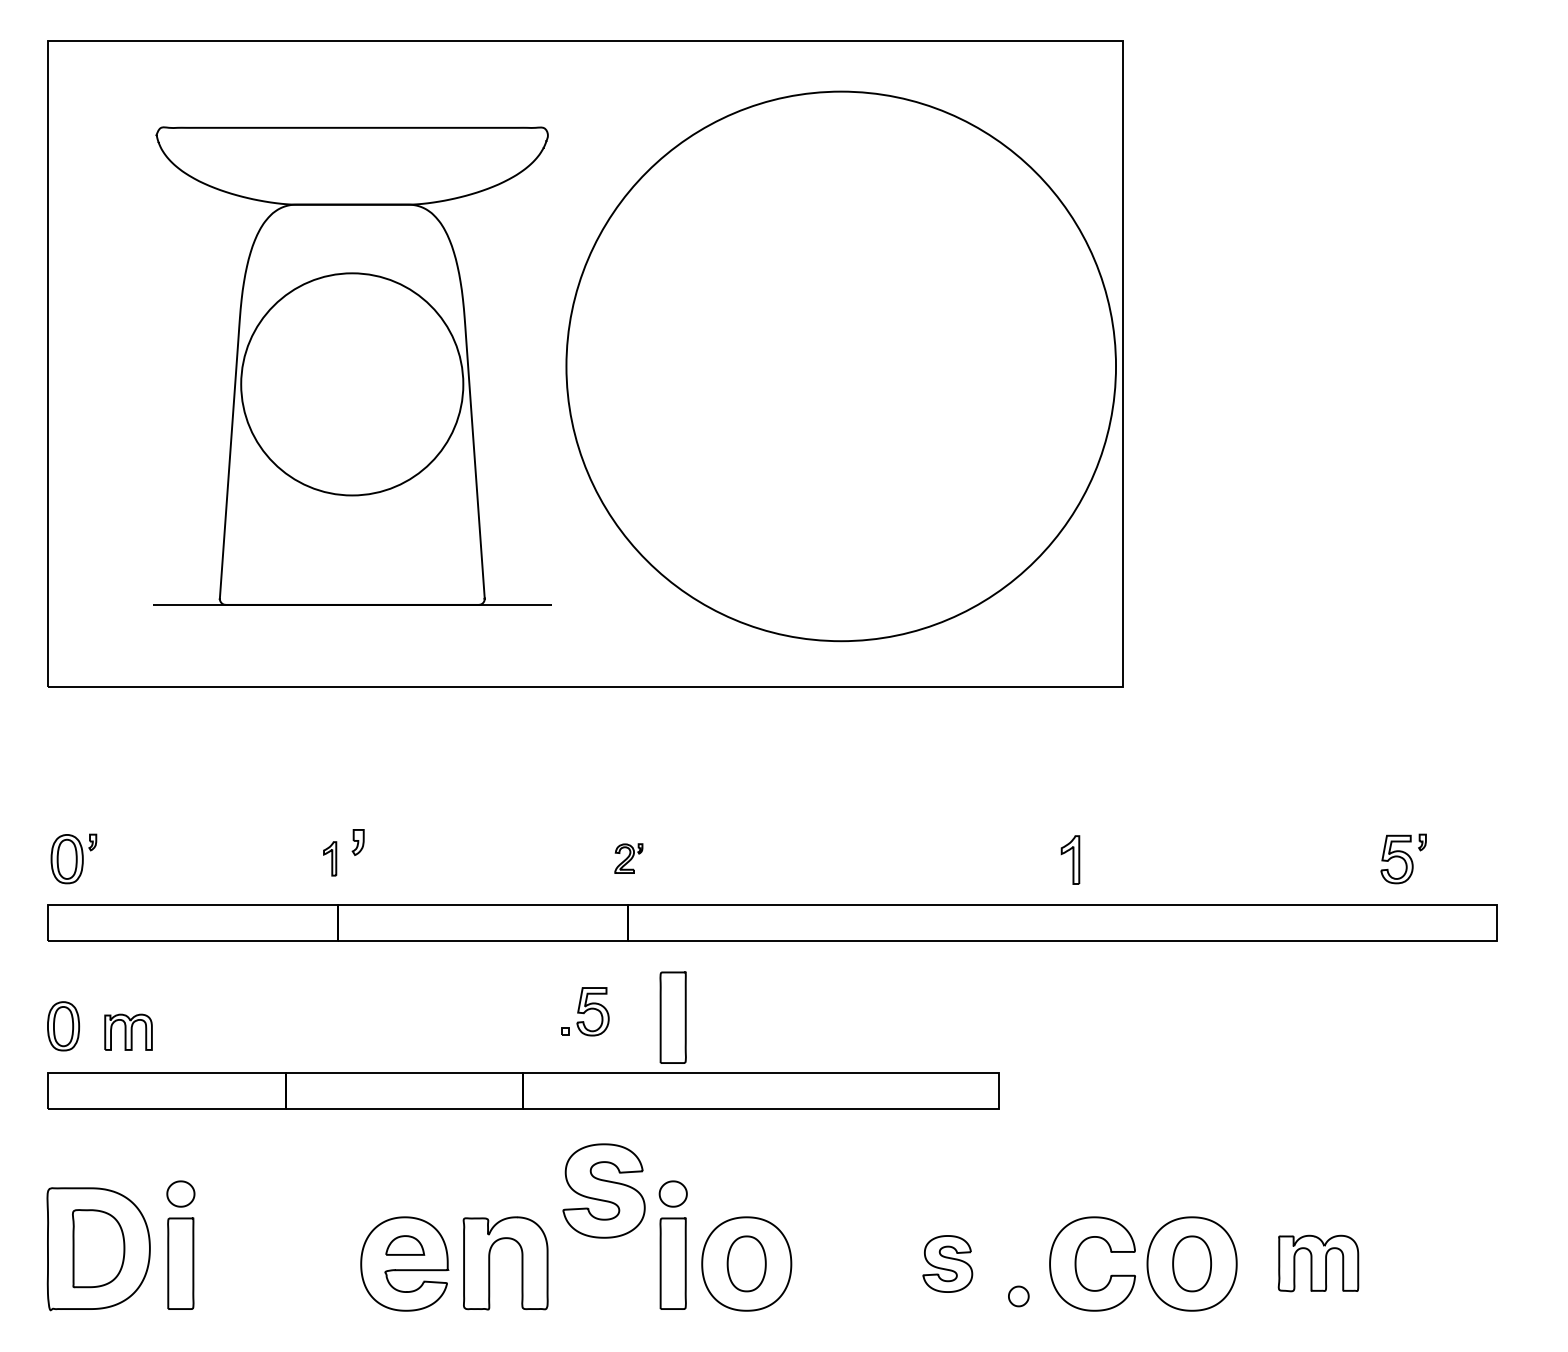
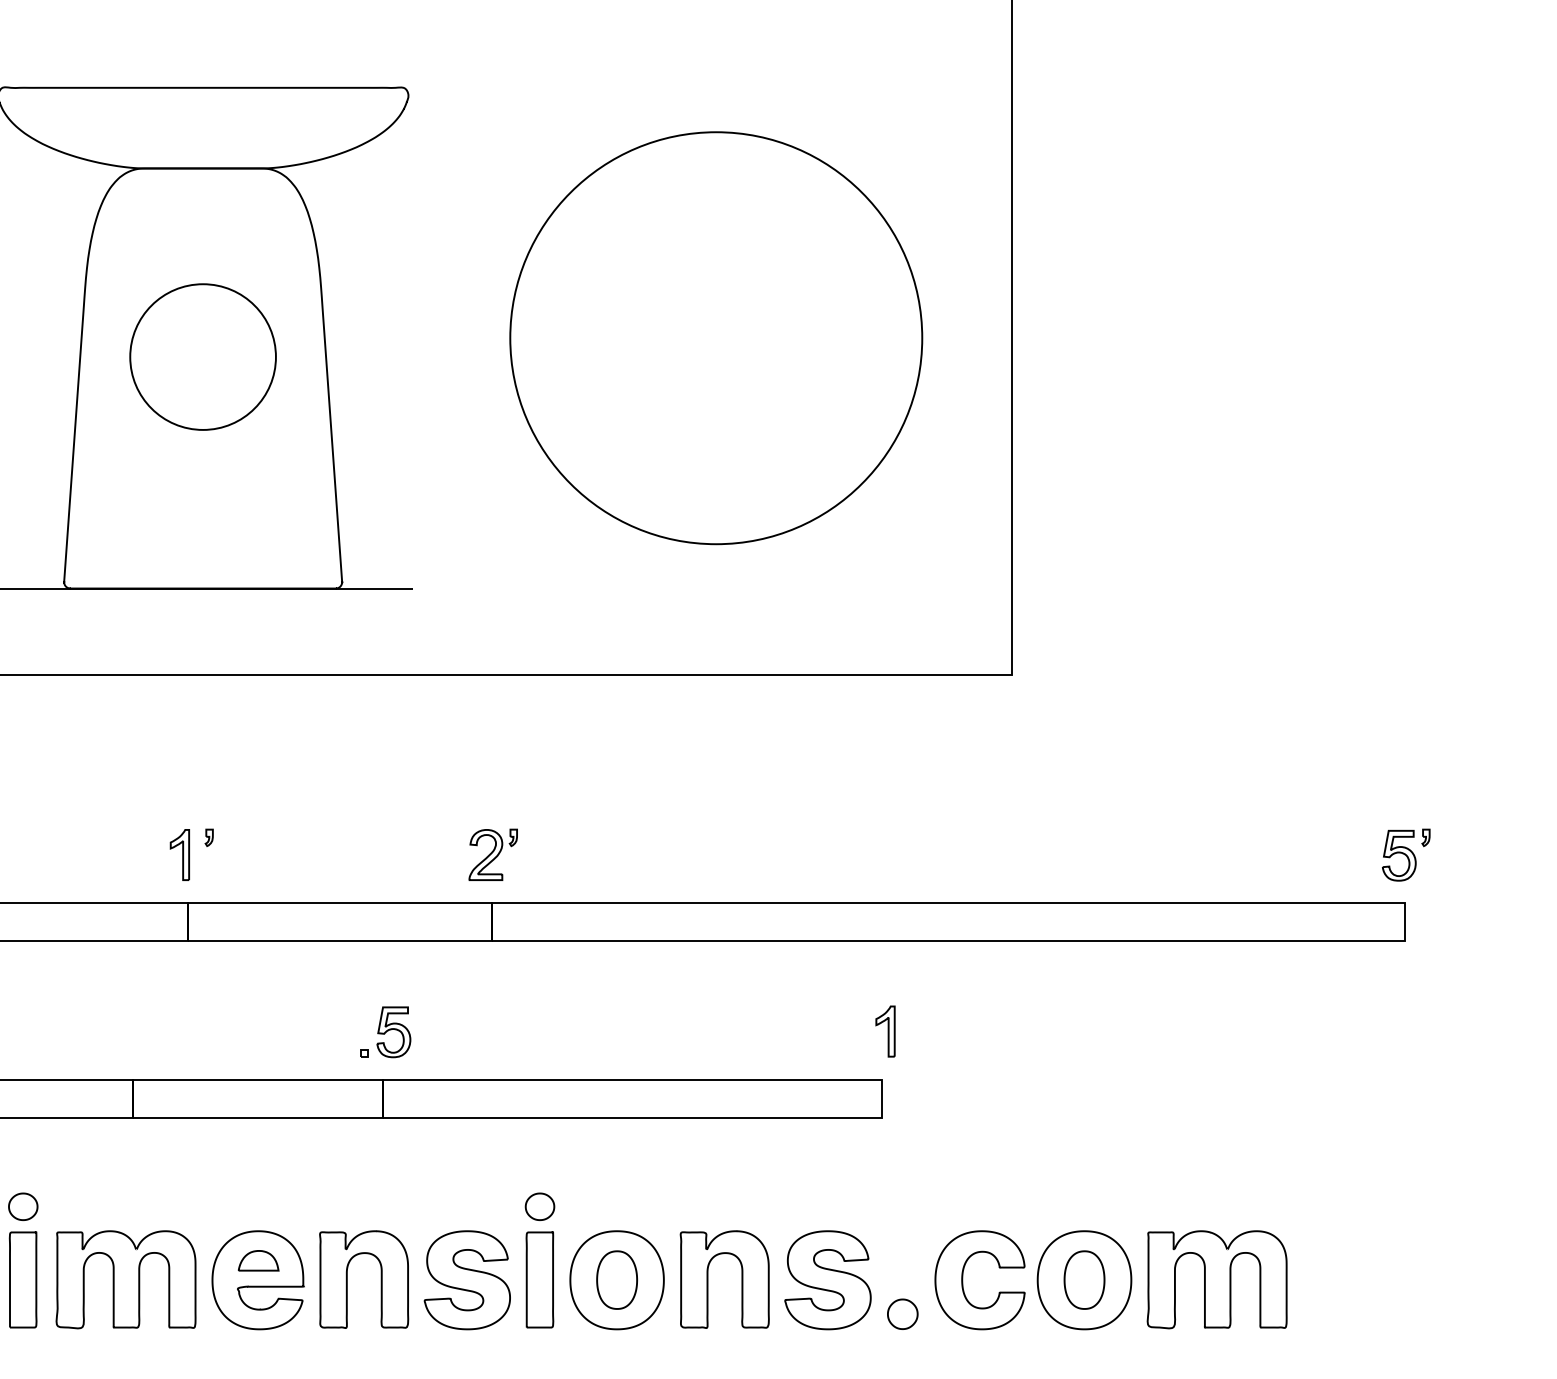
circle: (840, 366) -> (715, 338), size x0.71
circle: (351, 383) -> (202, 356), size x0.62
part: (357, 842) -> (208, 837), size x0.62
part: (329, 858) -> (179, 854), size x1.43
part: (628, 858) -> (493, 854), size x1.67
part: (1403, 858) -> (1406, 854), moved
part: (1070, 859) -> (885, 1030), moved
part: (585, 1011) -> (385, 1032), moved
part: (672, 1017) -> (539, 1021), removed
part: (603, 1190) -> (466, 1279), moved
part: (278, 1263) -> (125, 1279), added
part: (833, 1263) -> (708, 1279), added
part: (947, 1263) -> (827, 1279), size x1.67
part: (1318, 1263) -> (1217, 1279), size x1.67
part: (1018, 1296) -> (902, 1314), size x1.43

